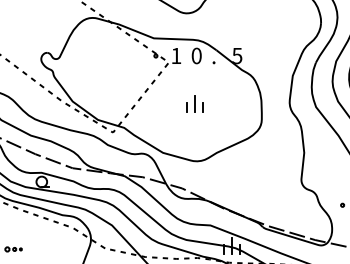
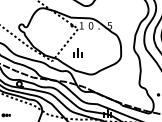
part: (193, 102) -> (77, 52), moved

